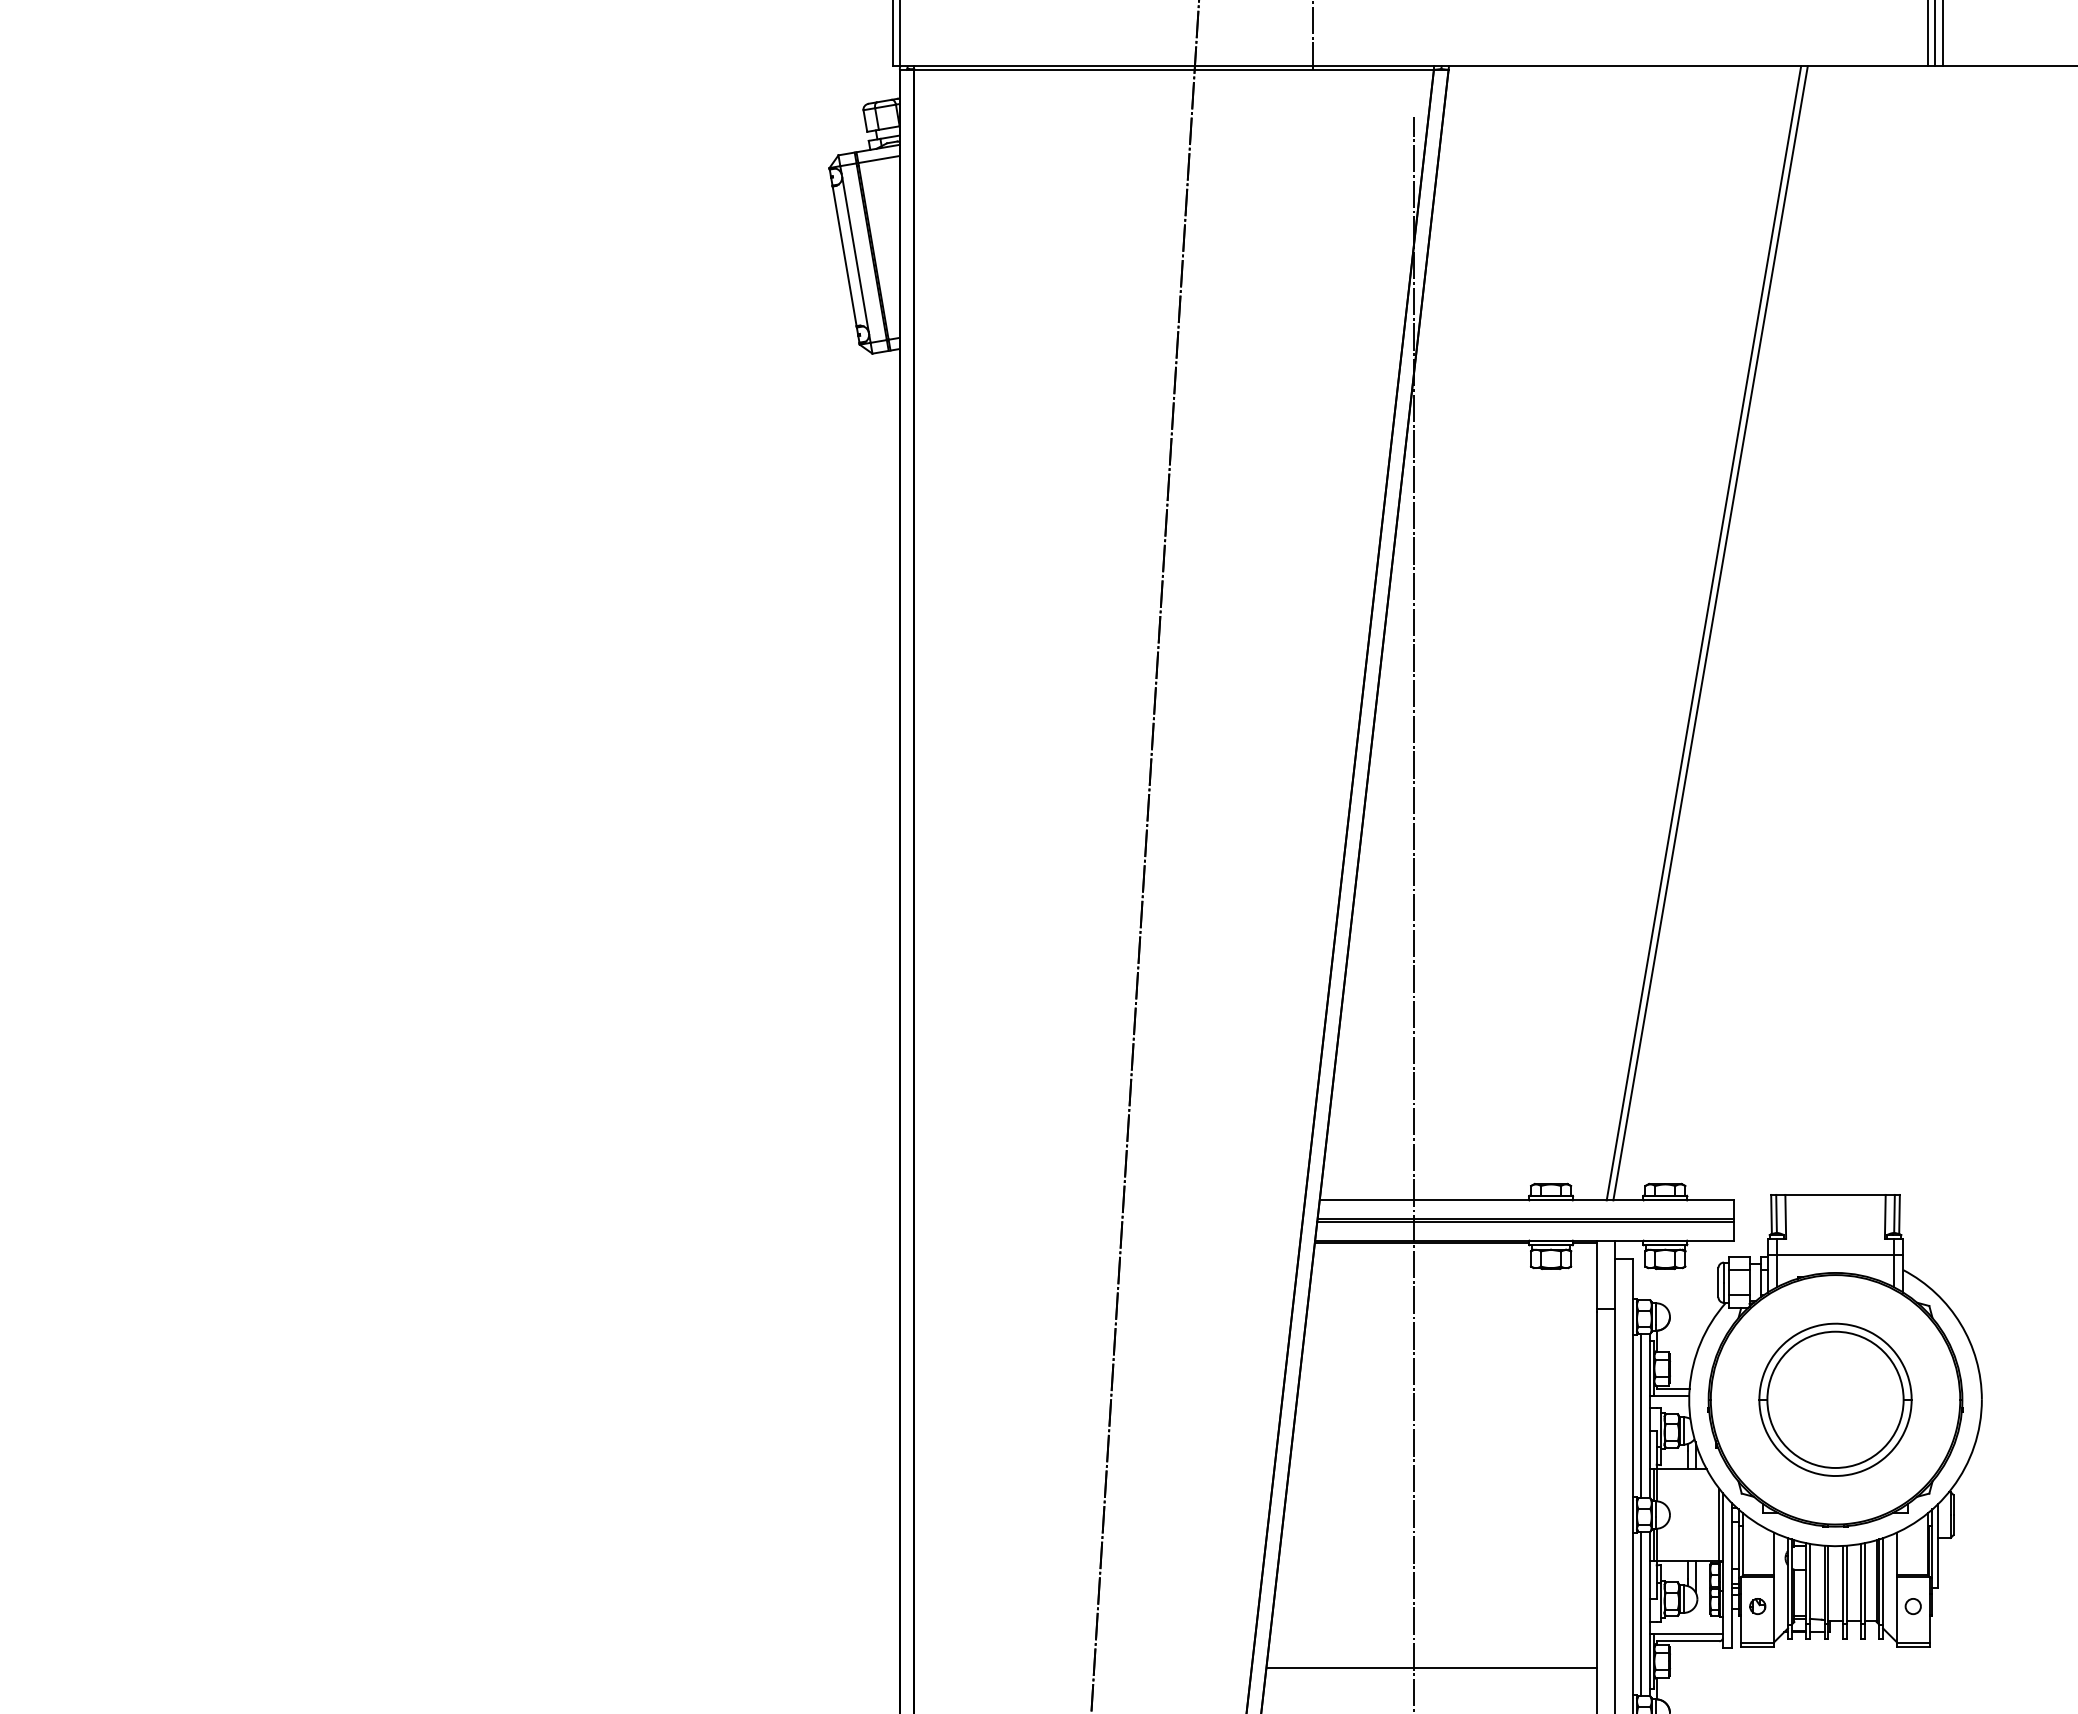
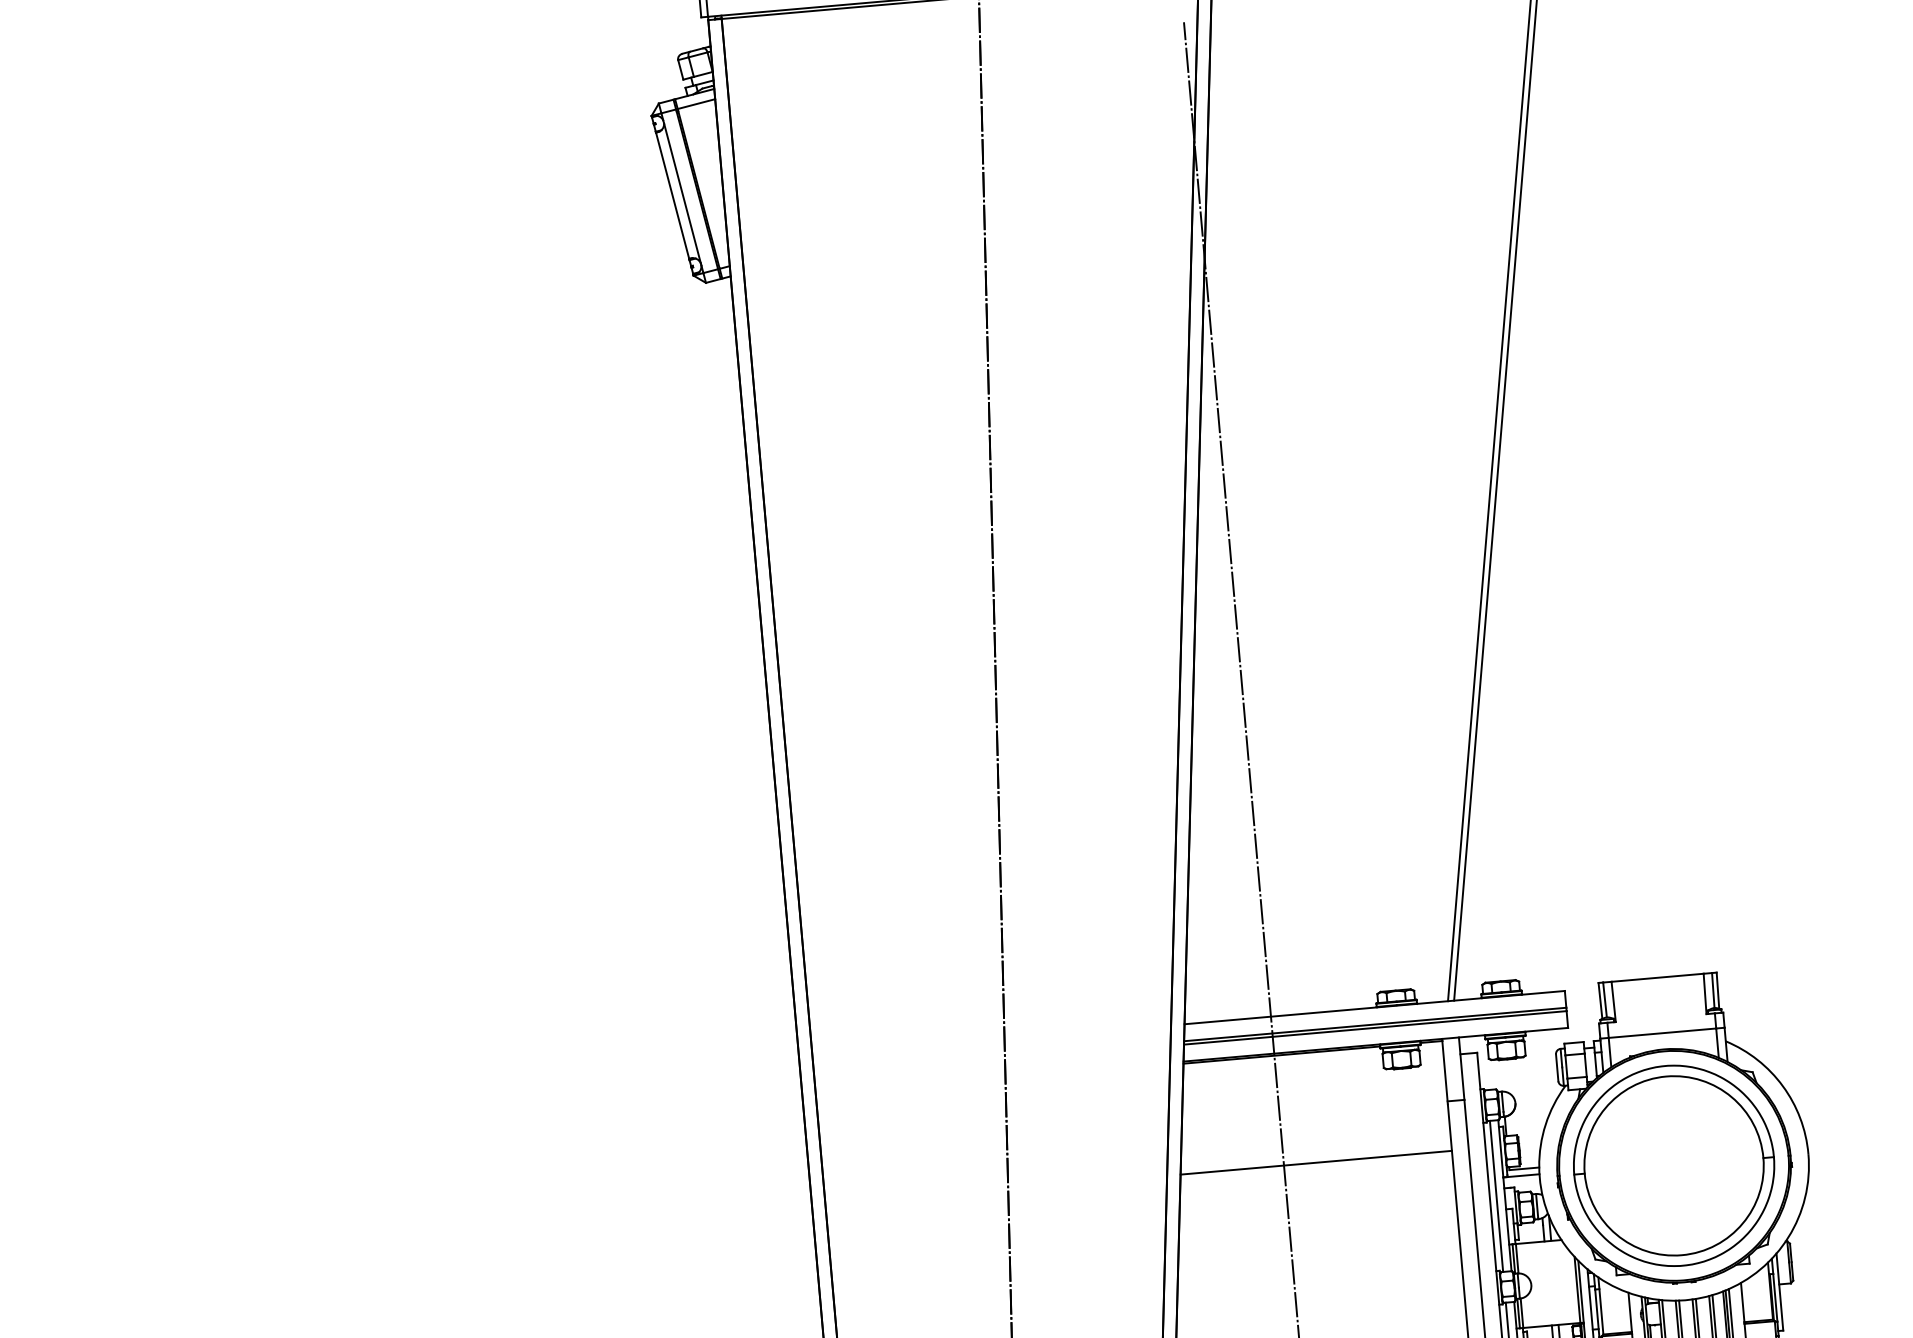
line: (1448, 1362) -> (1315, 1162), added
part: (1835, 1399) -> (1674, 1165), size x1.43

